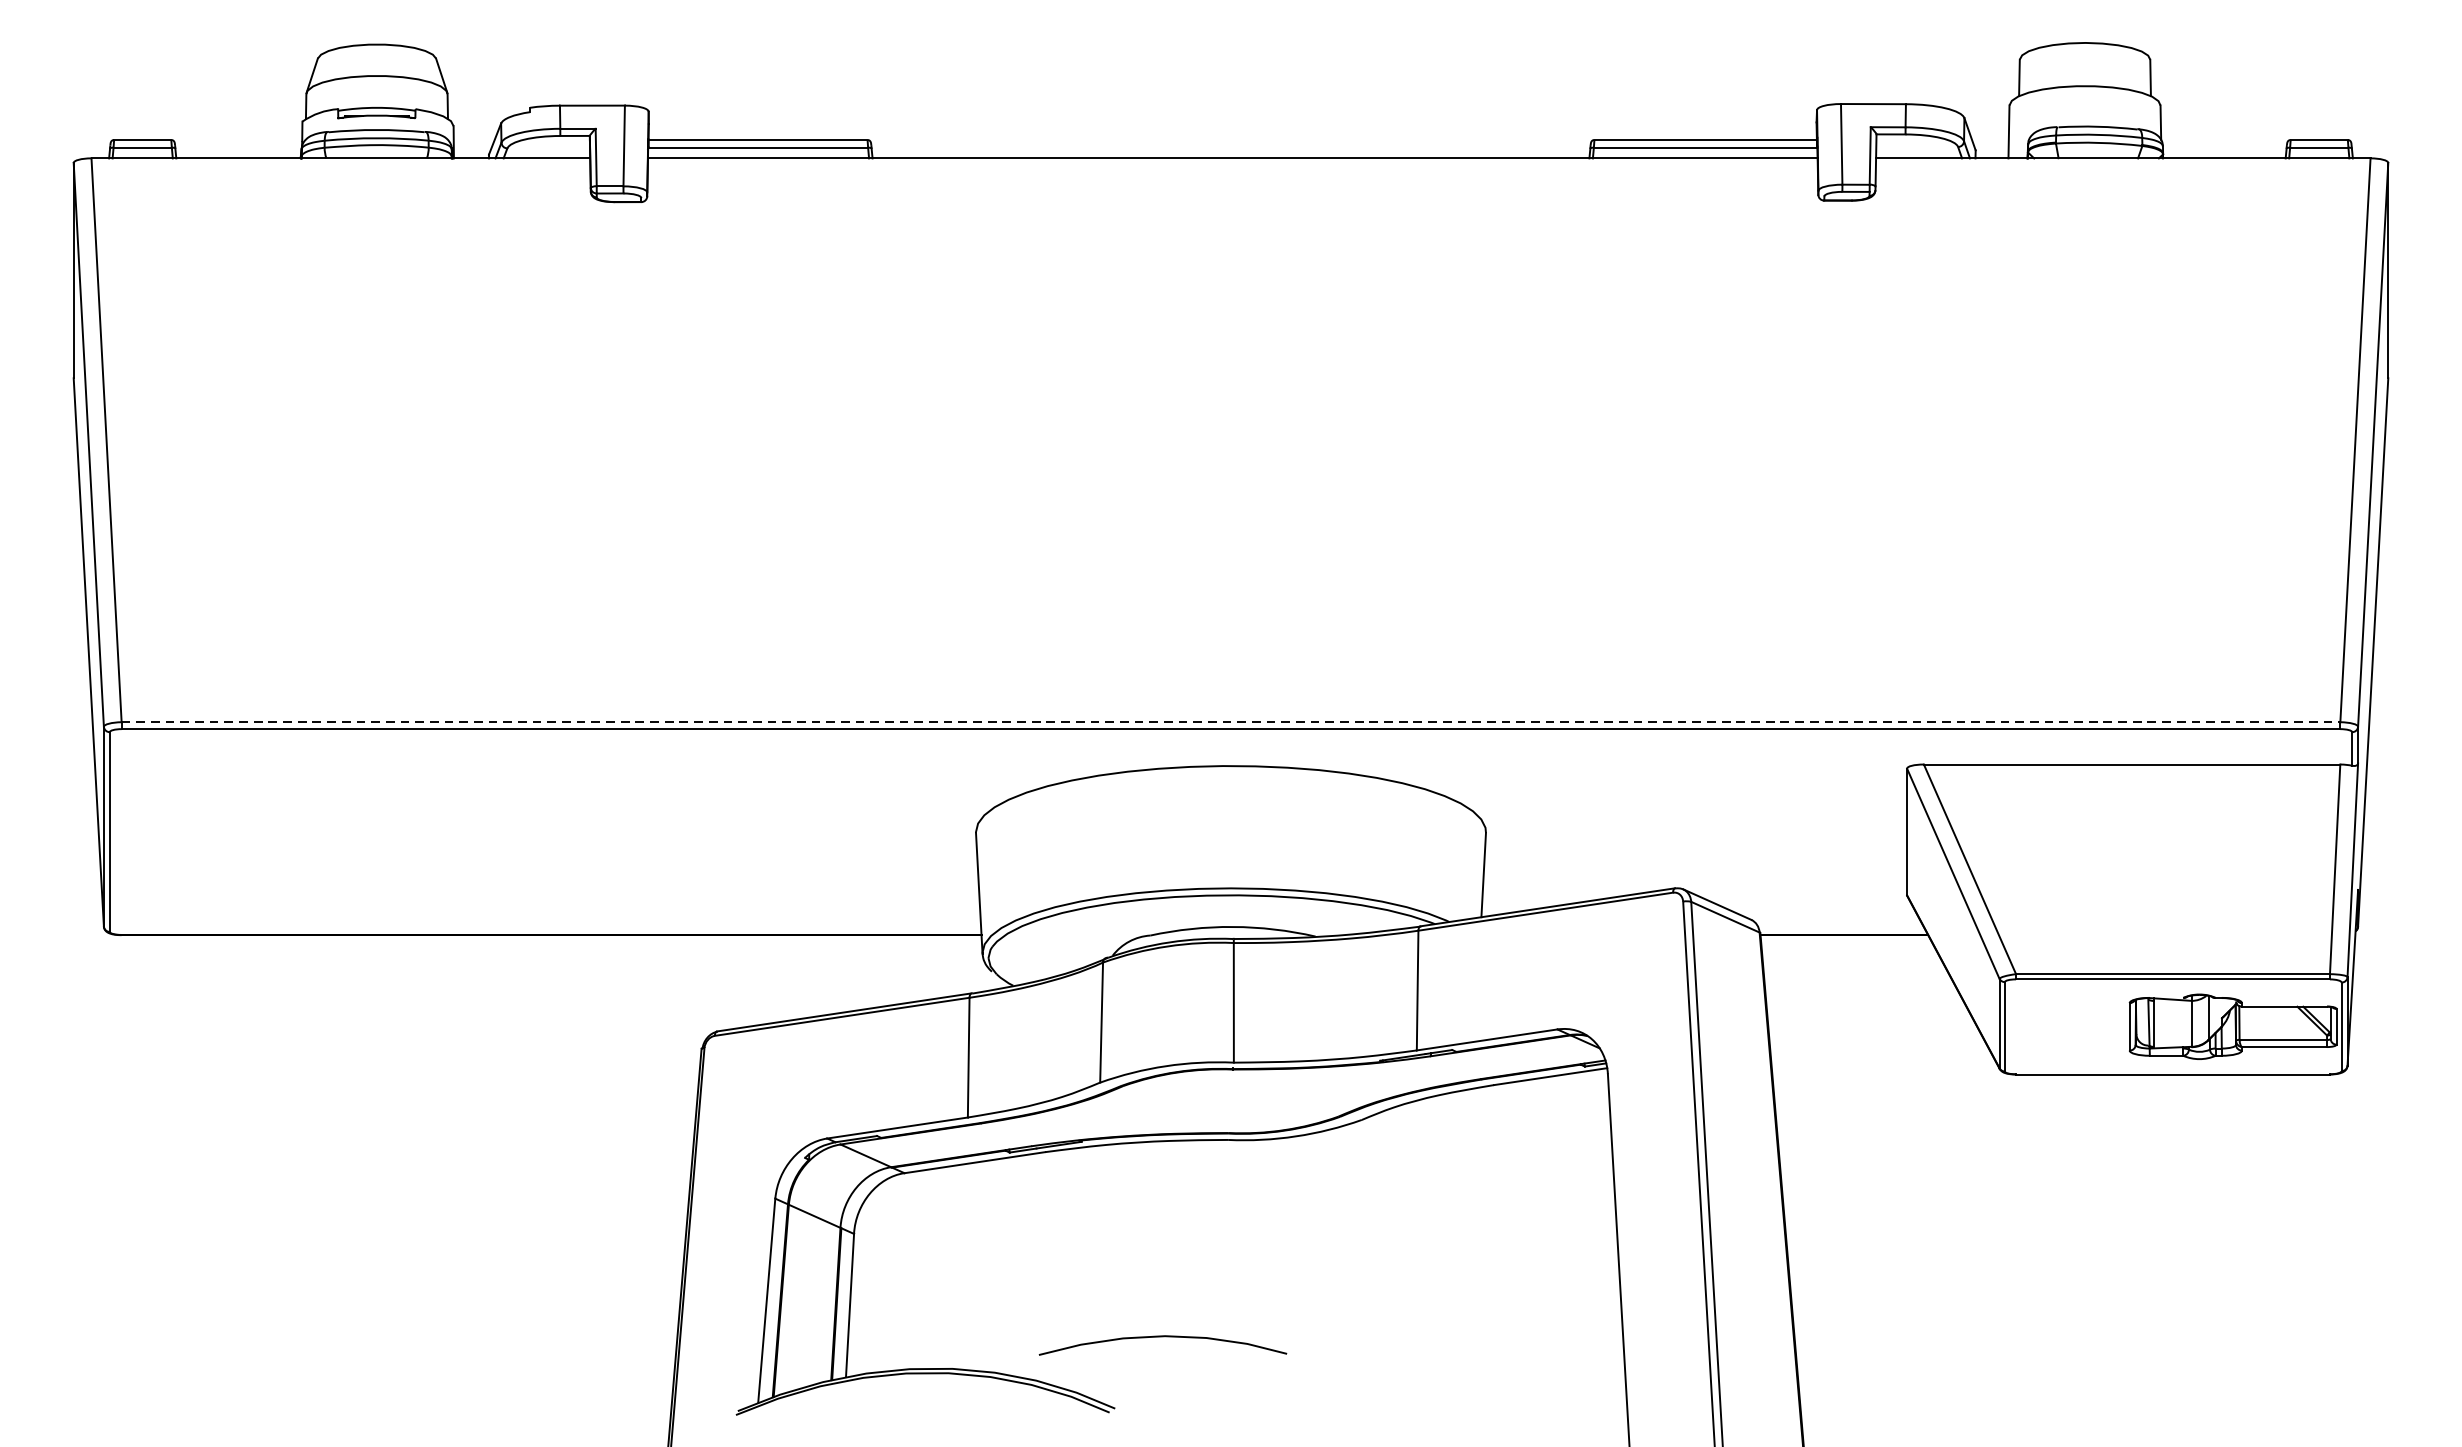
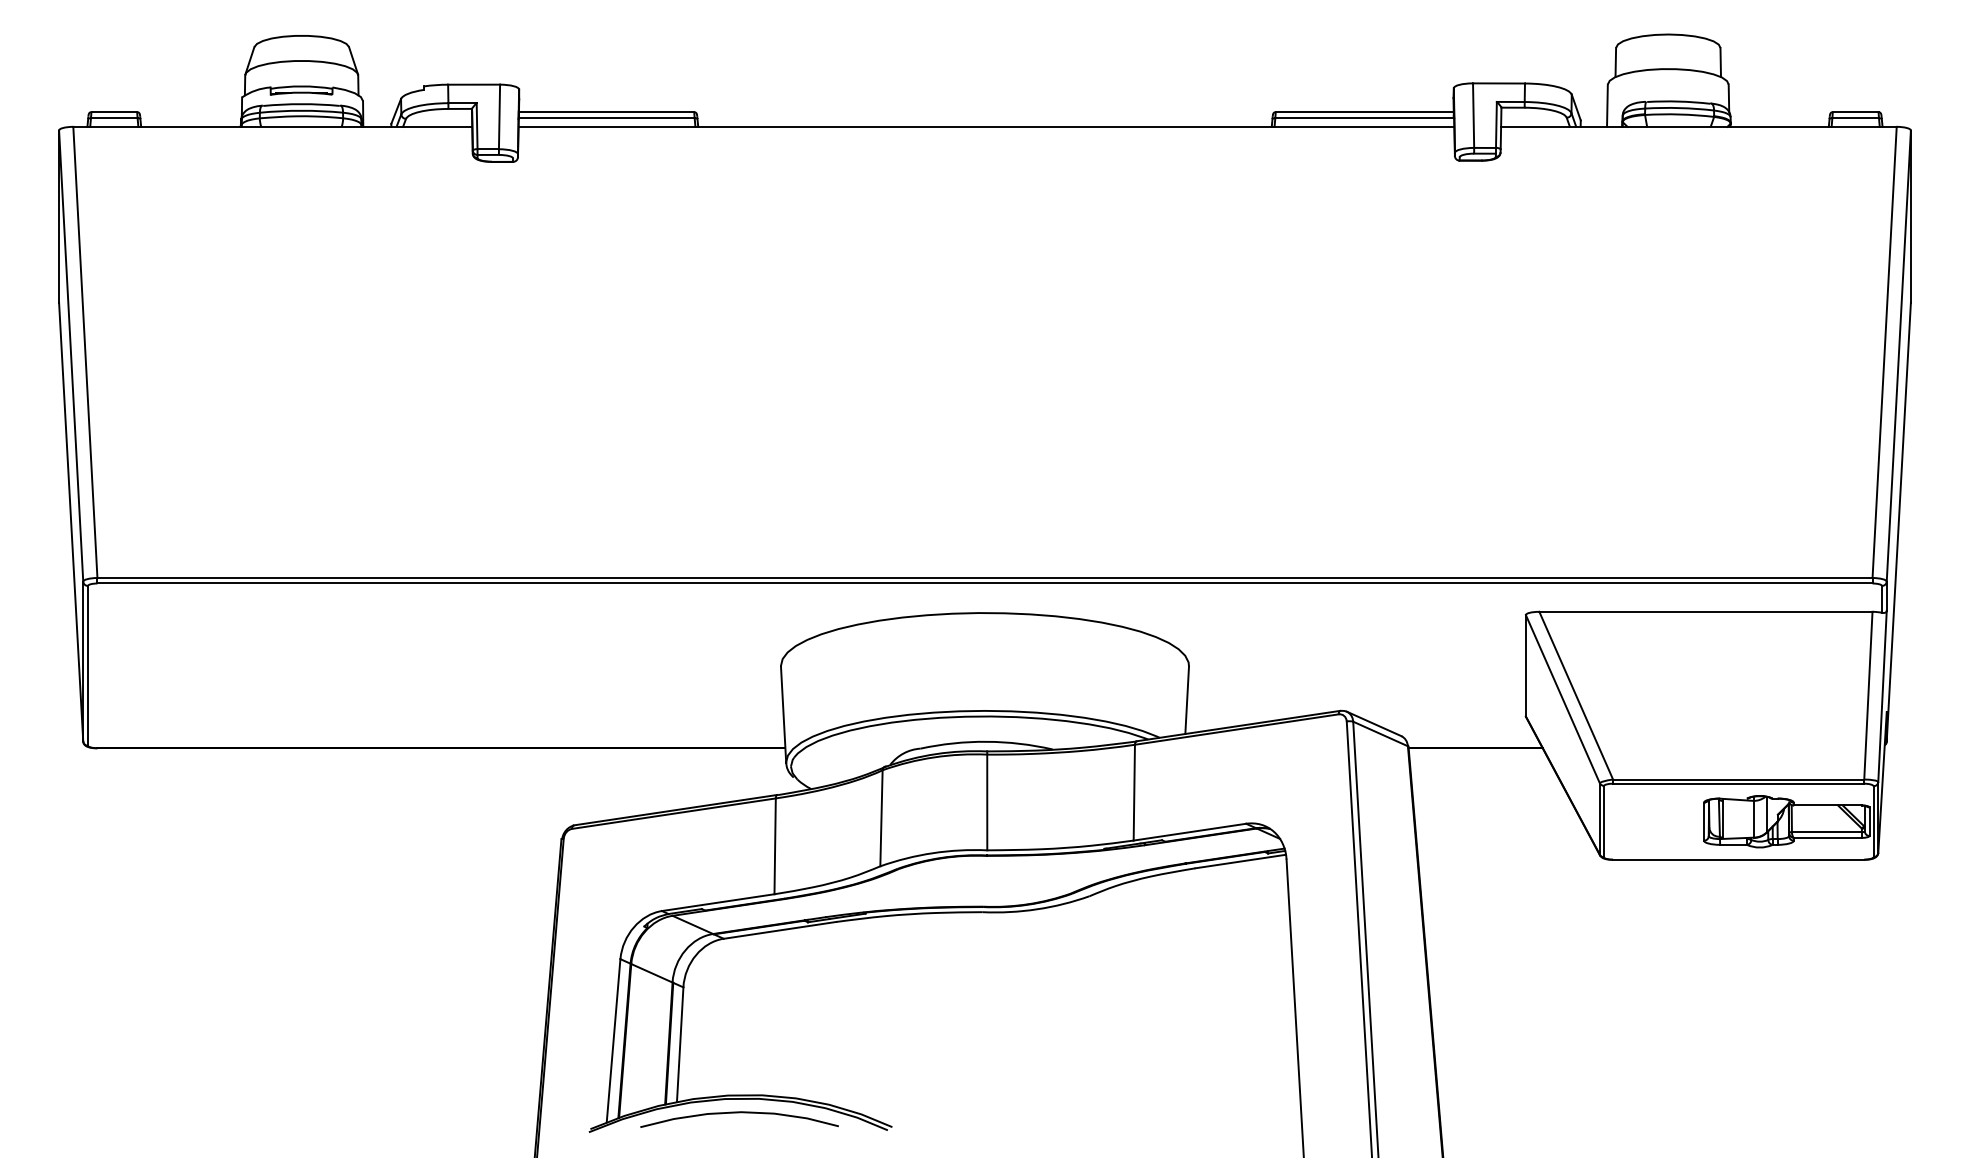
line: (1231, 721) -> (985, 577), dashed -> solid
curve: (1162, 1337) -> (739, 1113), moved

